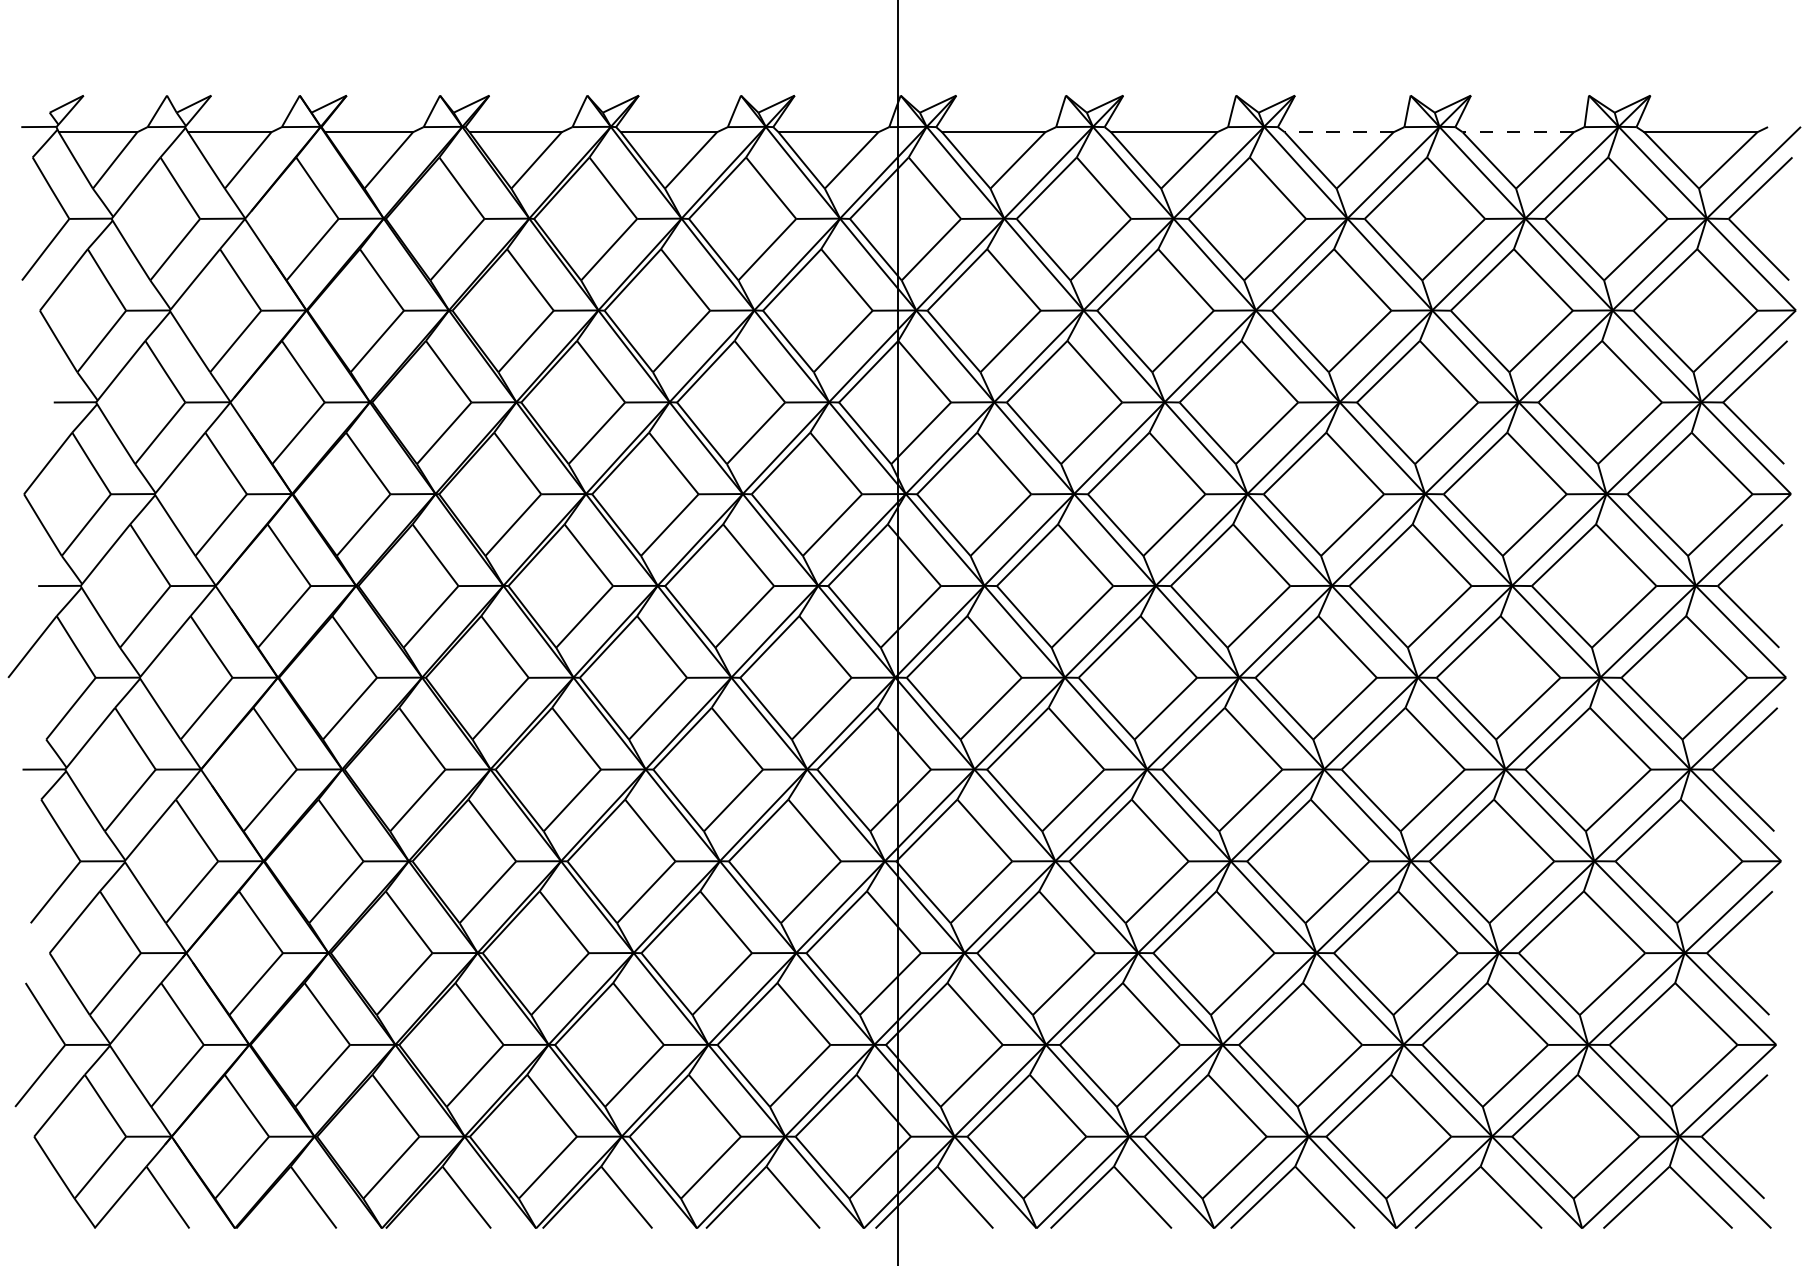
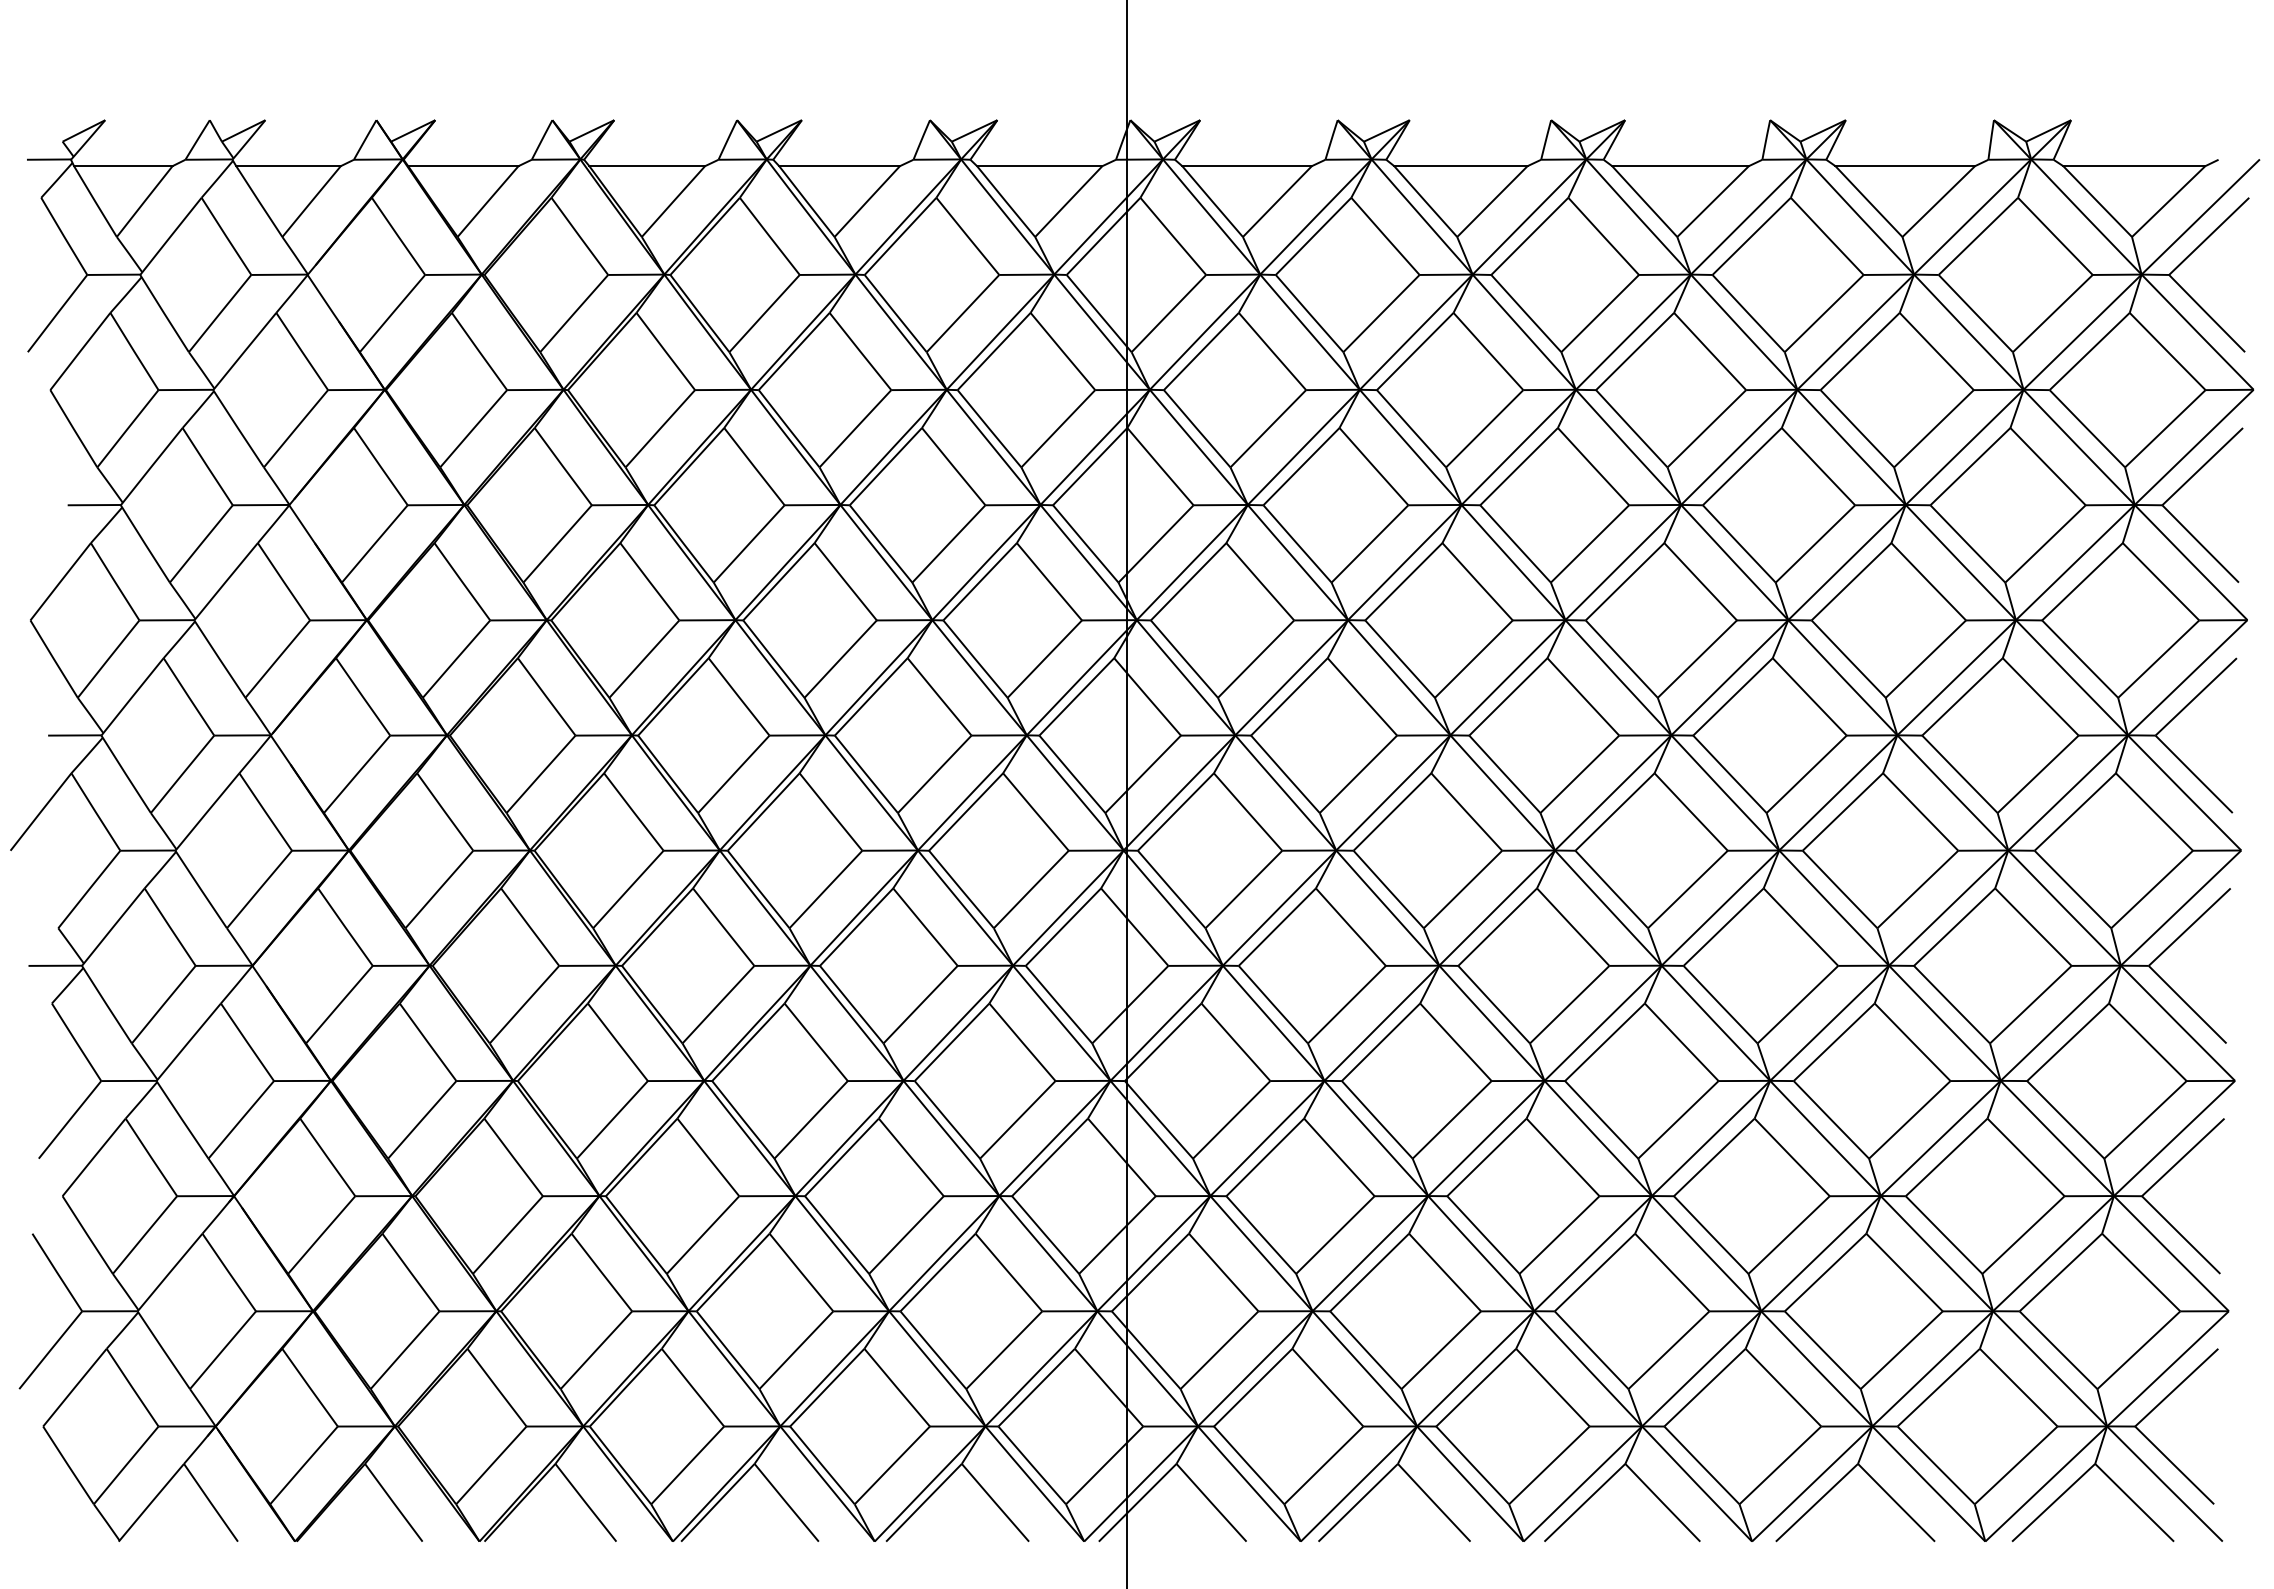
line: (1339, 132) -> (1680, 166), dashed -> solid
line: (1518, 132) -> (1905, 166), dashed -> solid

